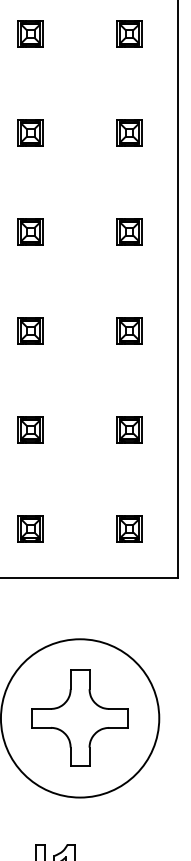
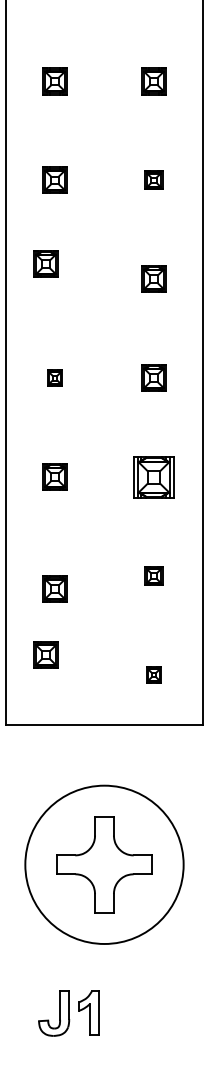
part: (129, 33) -> (153, 179), size x0.7
part: (30, 132) -> (45, 263), moved
part: (30, 231) -> (54, 377), size x0.6
part: (129, 330) -> (153, 476), size x1.6
part: (30, 429) -> (54, 588), moved
part: (129, 429) -> (153, 575), size x0.7
part: (30, 528) -> (45, 654), moved
part: (129, 528) -> (153, 674), size x0.6

